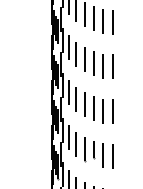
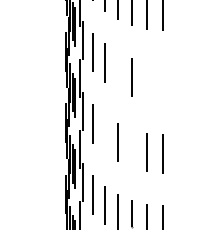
line: (84, 59) -> (117, 70), removed
line: (103, 65) -> (147, 80), removed
line: (113, 66) -> (163, 82), removed
line: (76, 98) -> (105, 132), removed
line: (93, 108) -> (131, 148), removed

